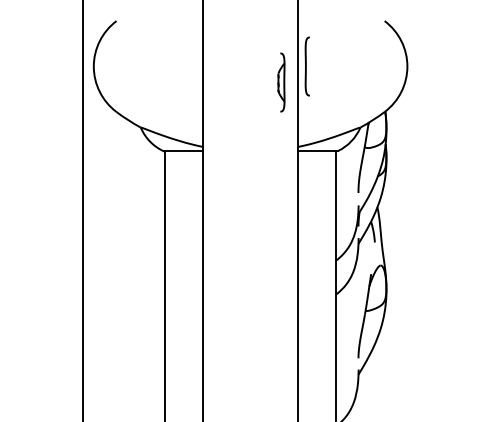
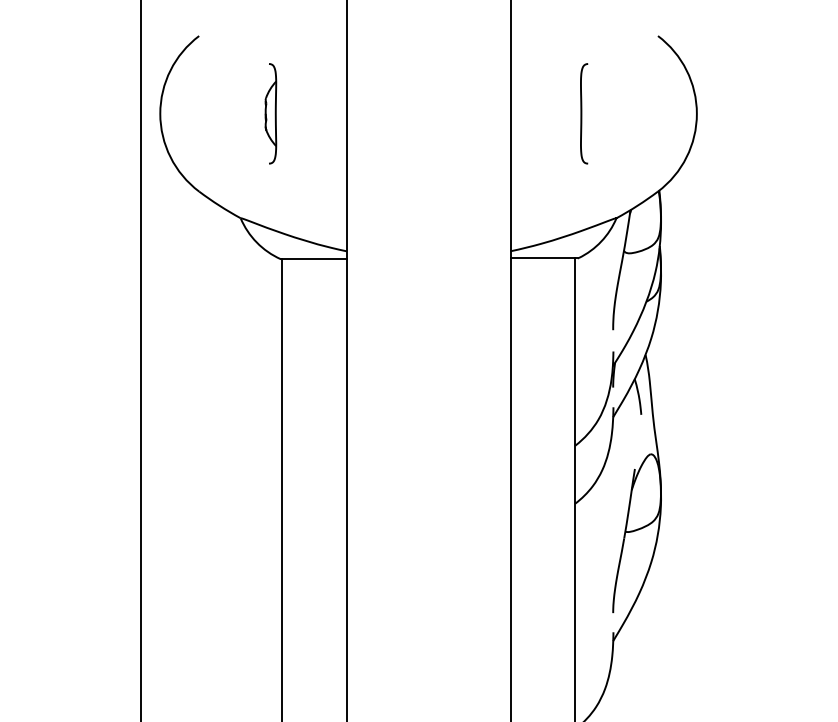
curve: (306, 66) -> (582, 113), moved
part: (281, 82) -> (270, 113), moved

